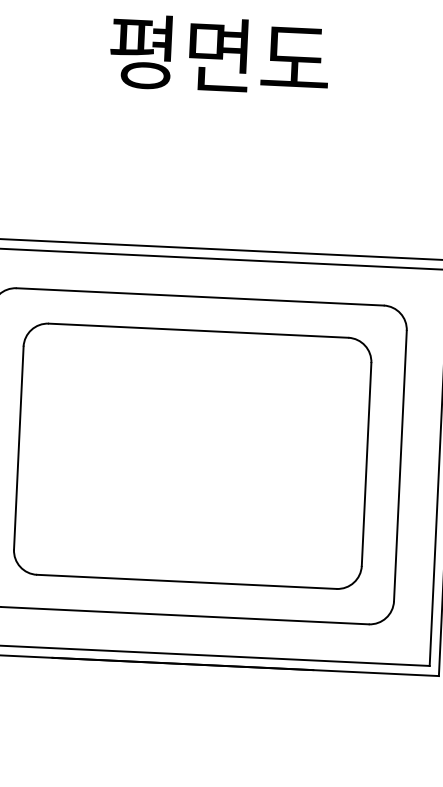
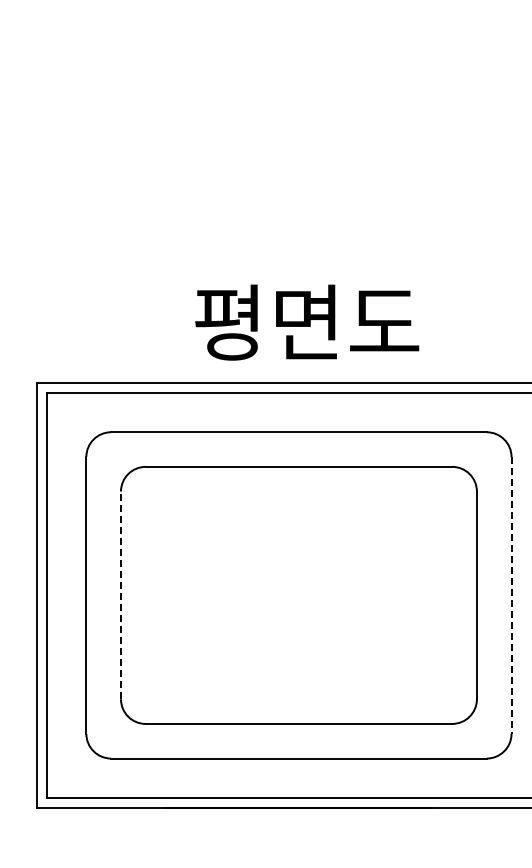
text: (219, 55) -> (307, 322), moved
line: (18, 448) -> (120, 595), solid -> dashed
line: (400, 466) -> (511, 595), solid -> dashed

